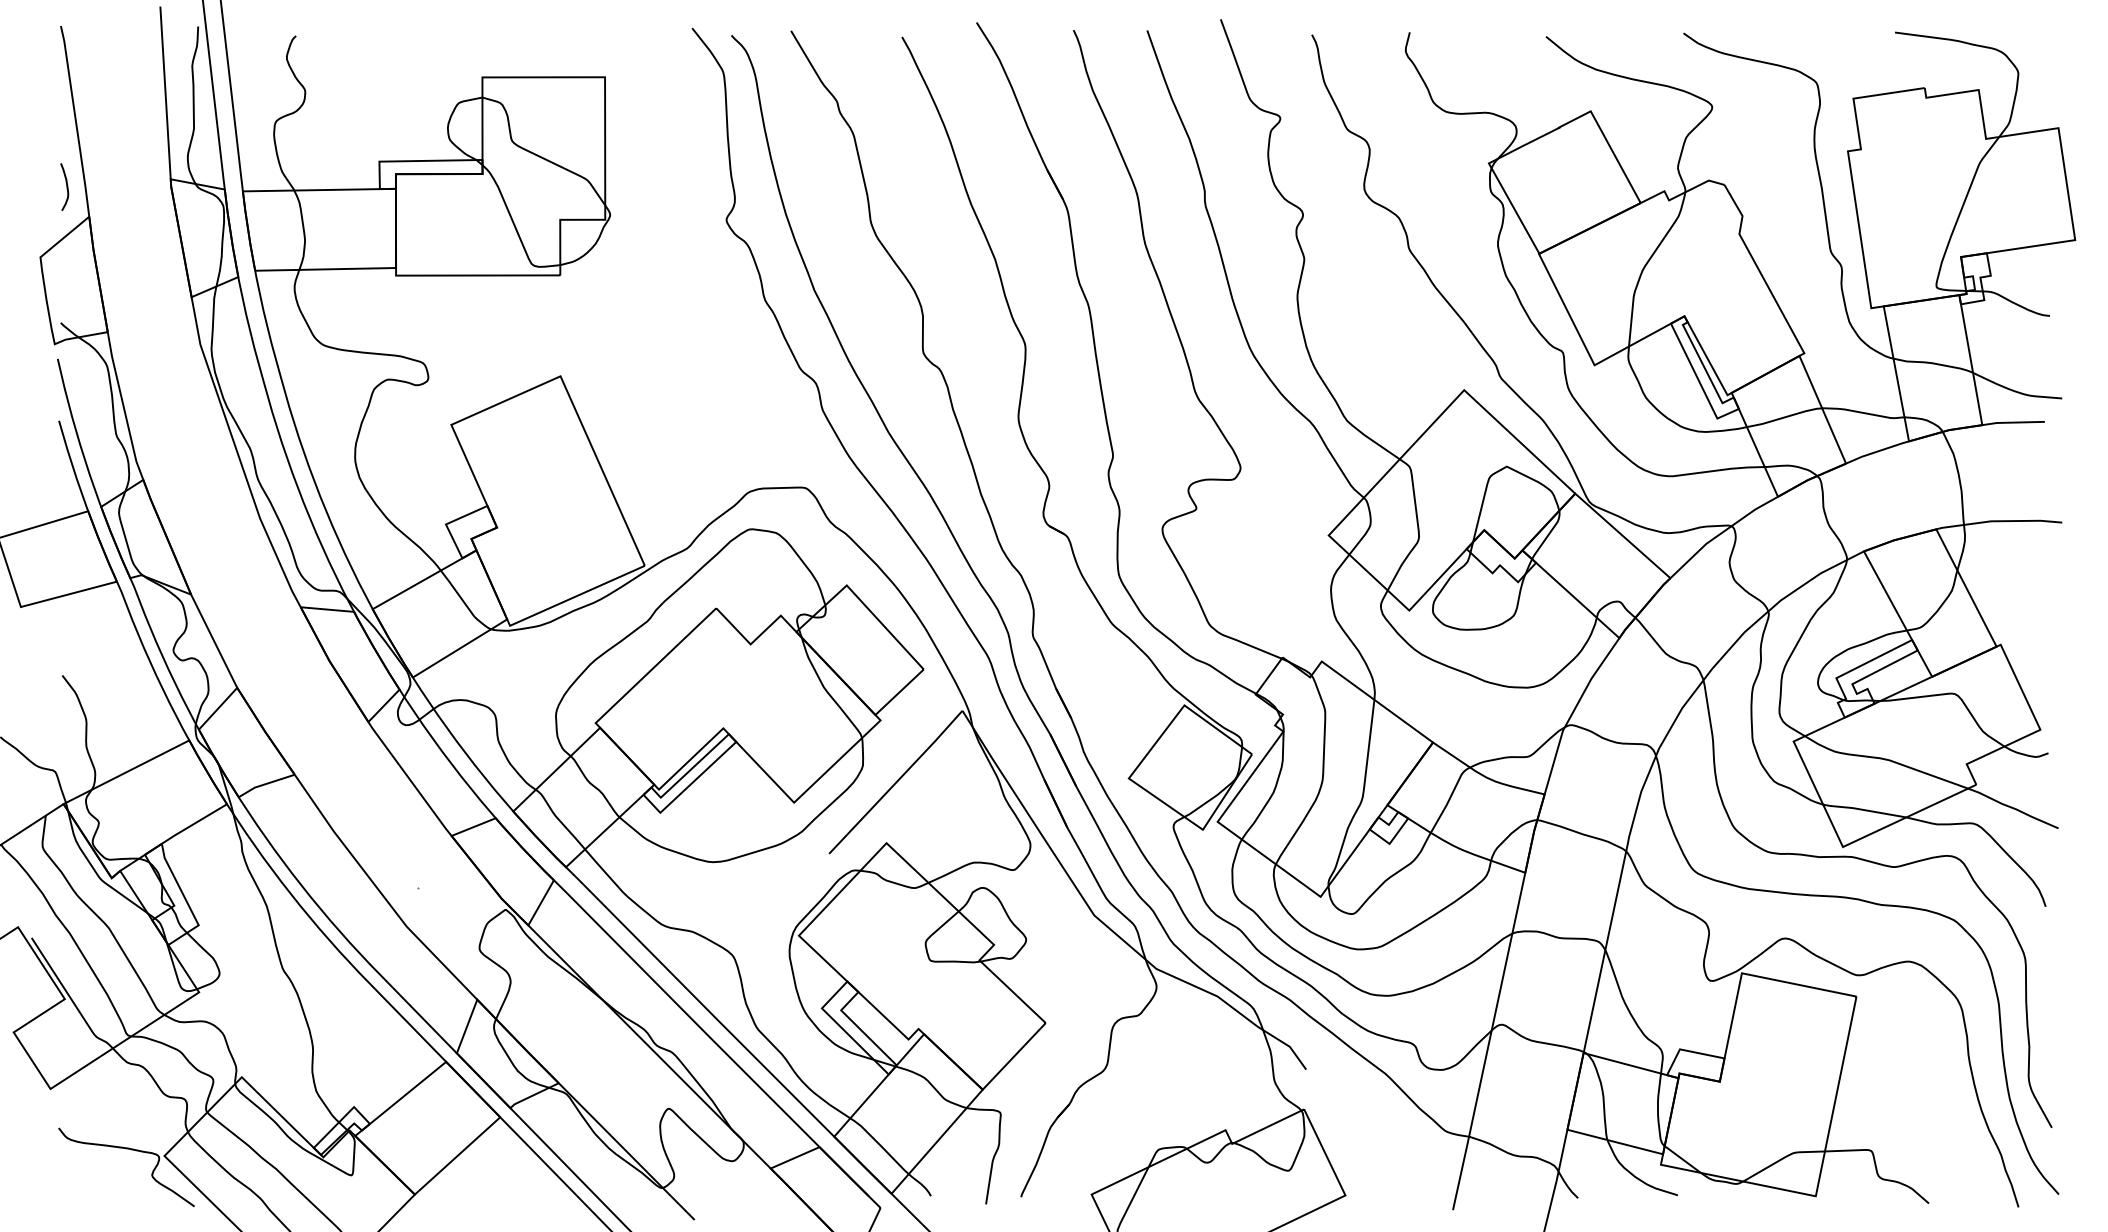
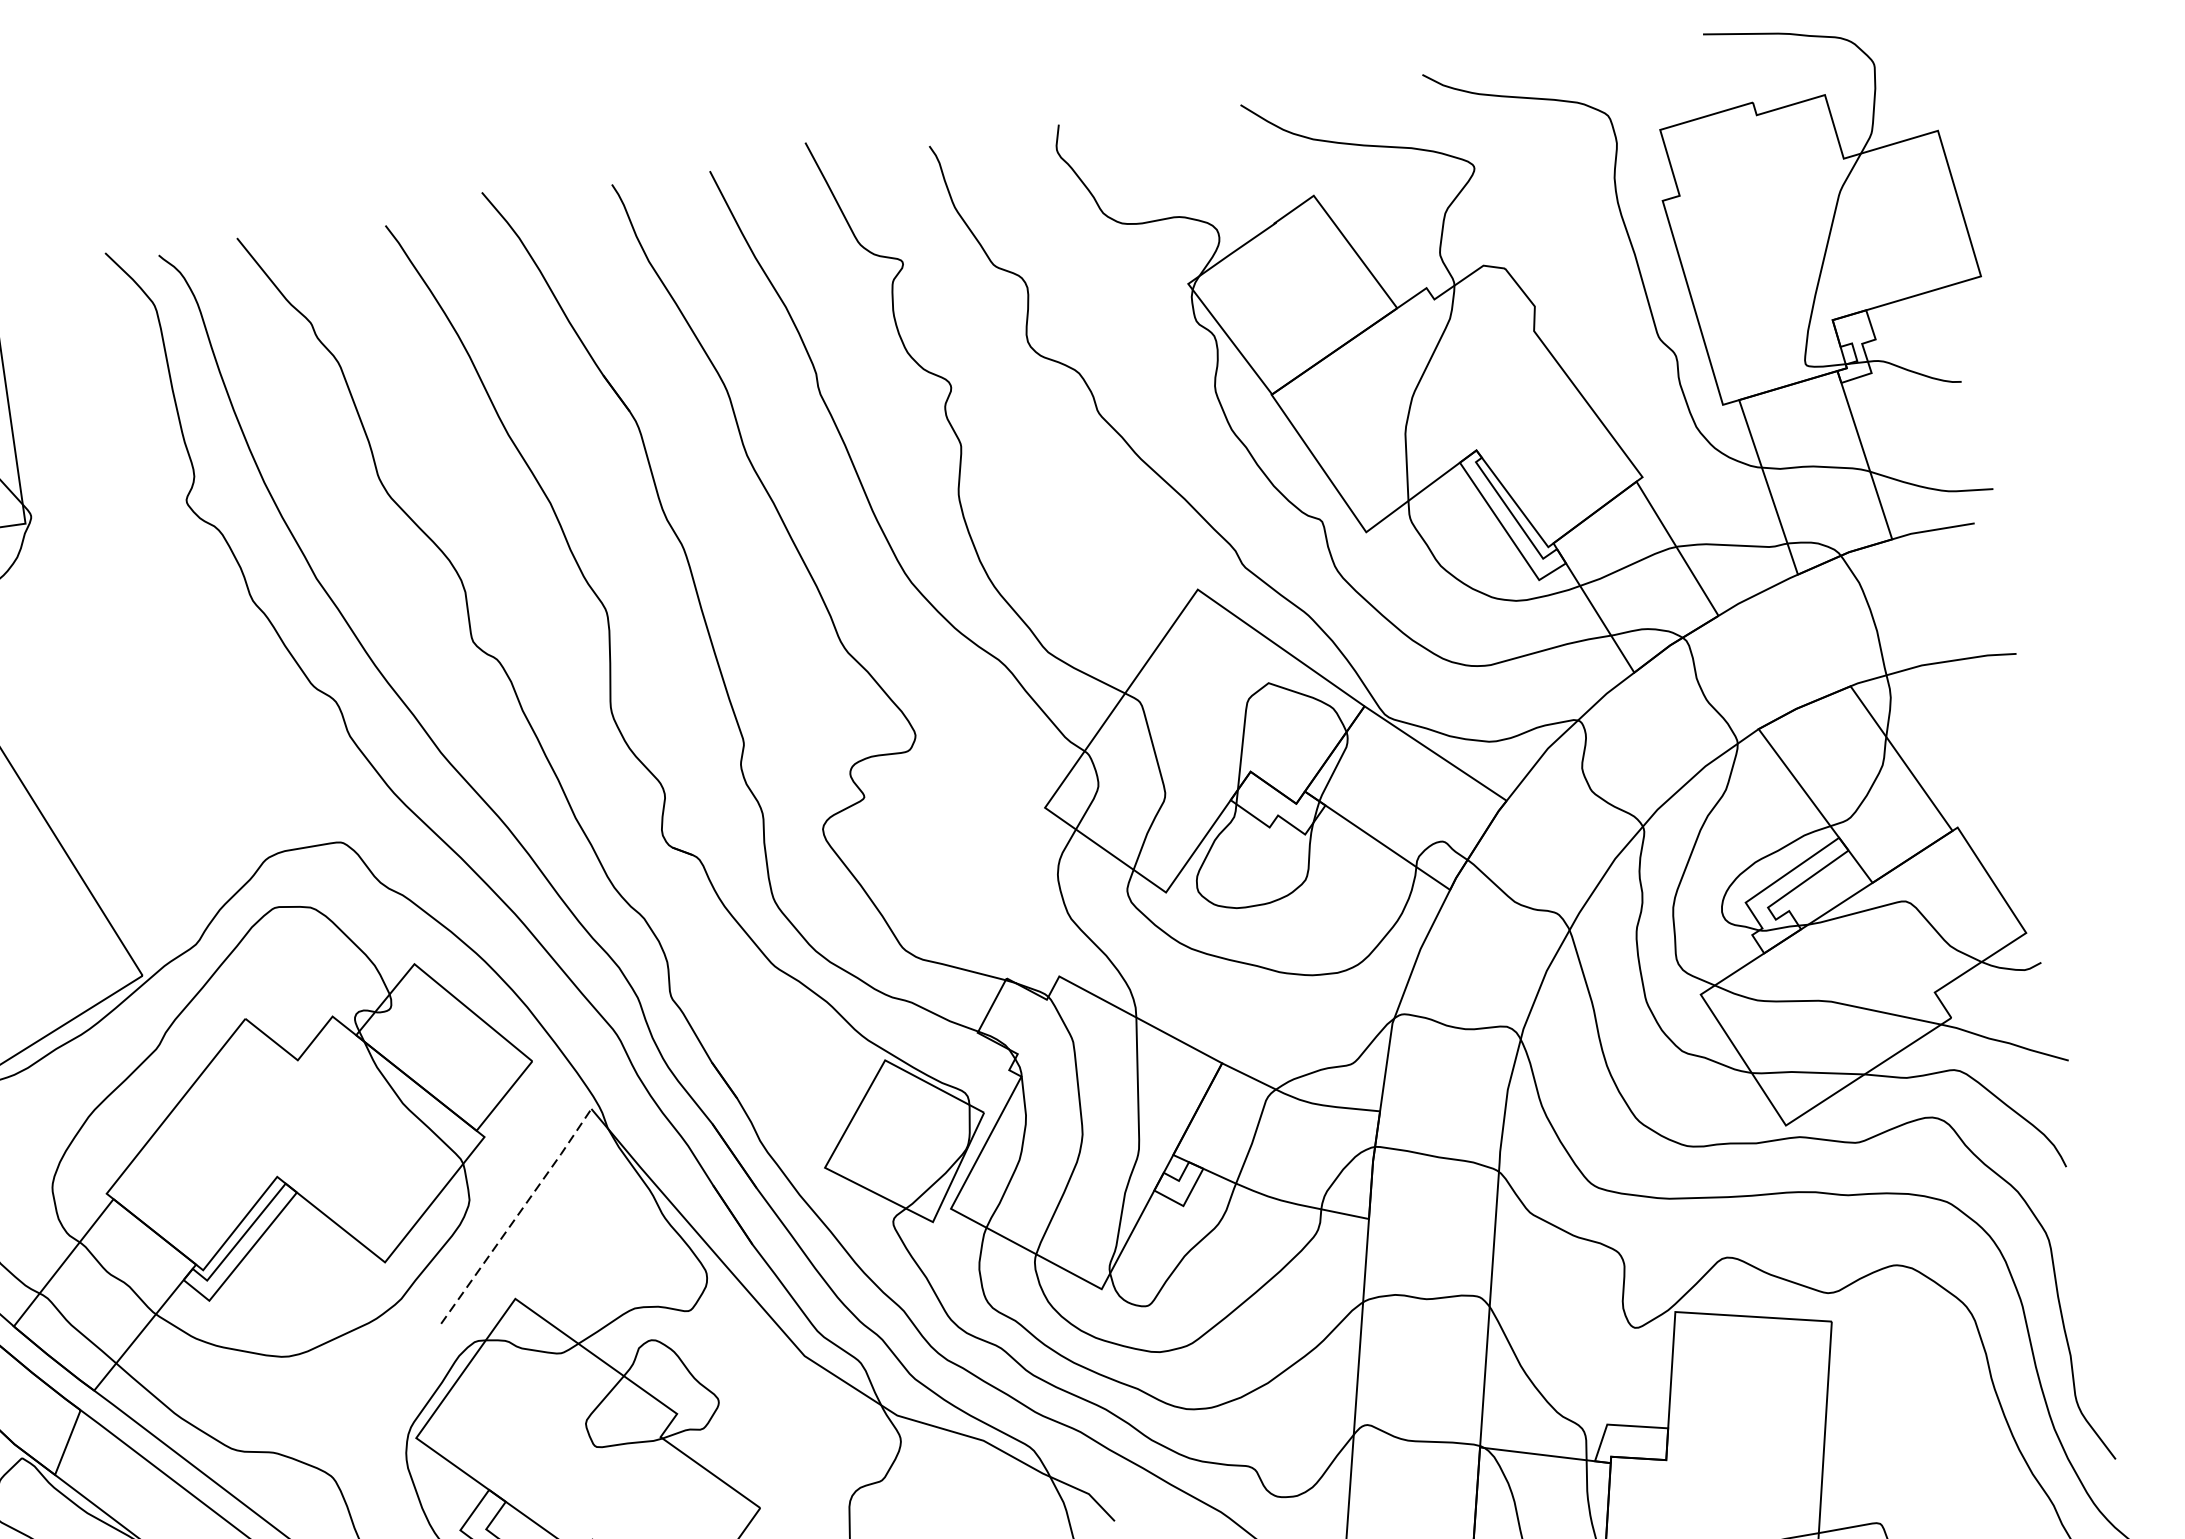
line: (896, 782) -> (517, 1216), solid -> dashed

